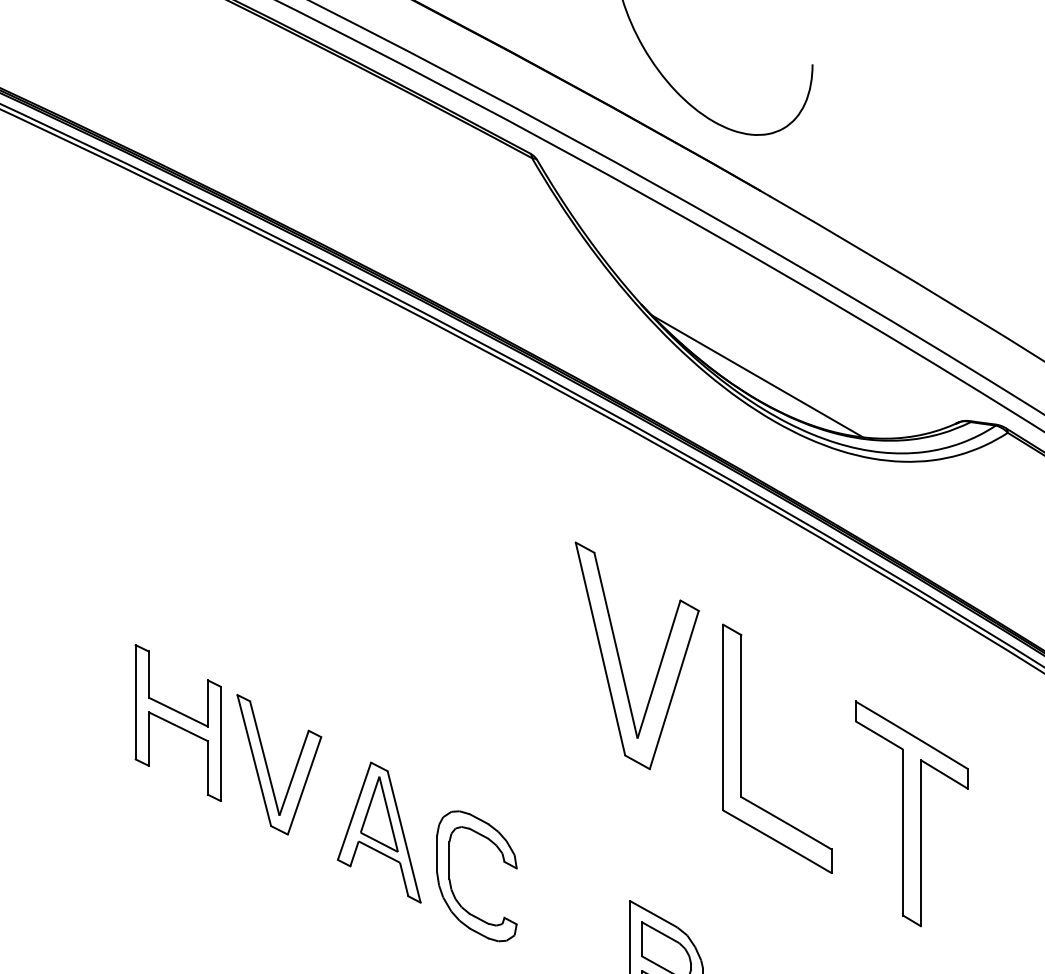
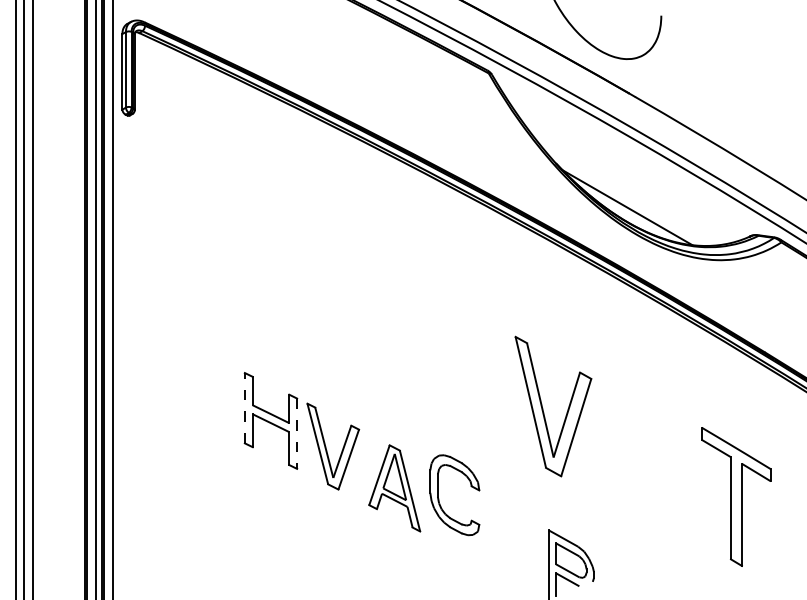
part: (621, 658) -> (543, 408), moved
line: (135, 701) -> (244, 407), solid -> dashed
line: (221, 745) -> (297, 434), solid -> dashed
part: (742, 748) -> (618, 436), removed
part: (912, 813) -> (736, 496), moved
part: (452, 881) -> (439, 498), moved

